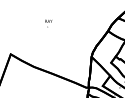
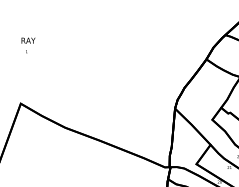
text: (48, 23) -> (27, 44), moved

